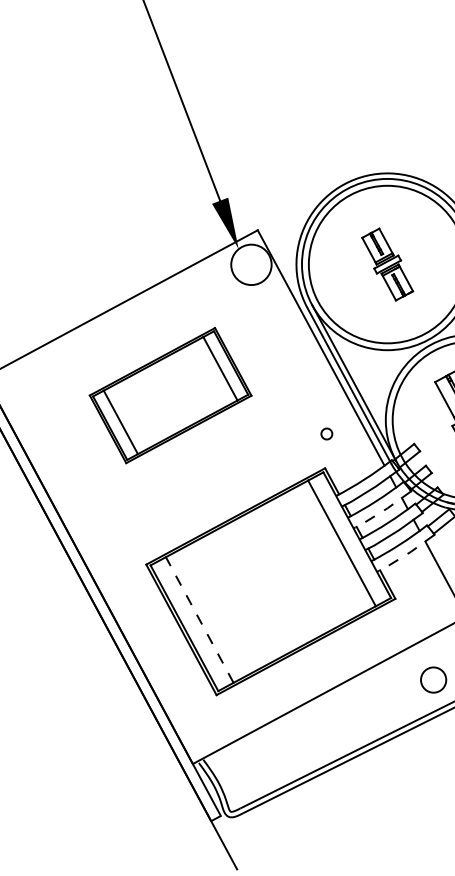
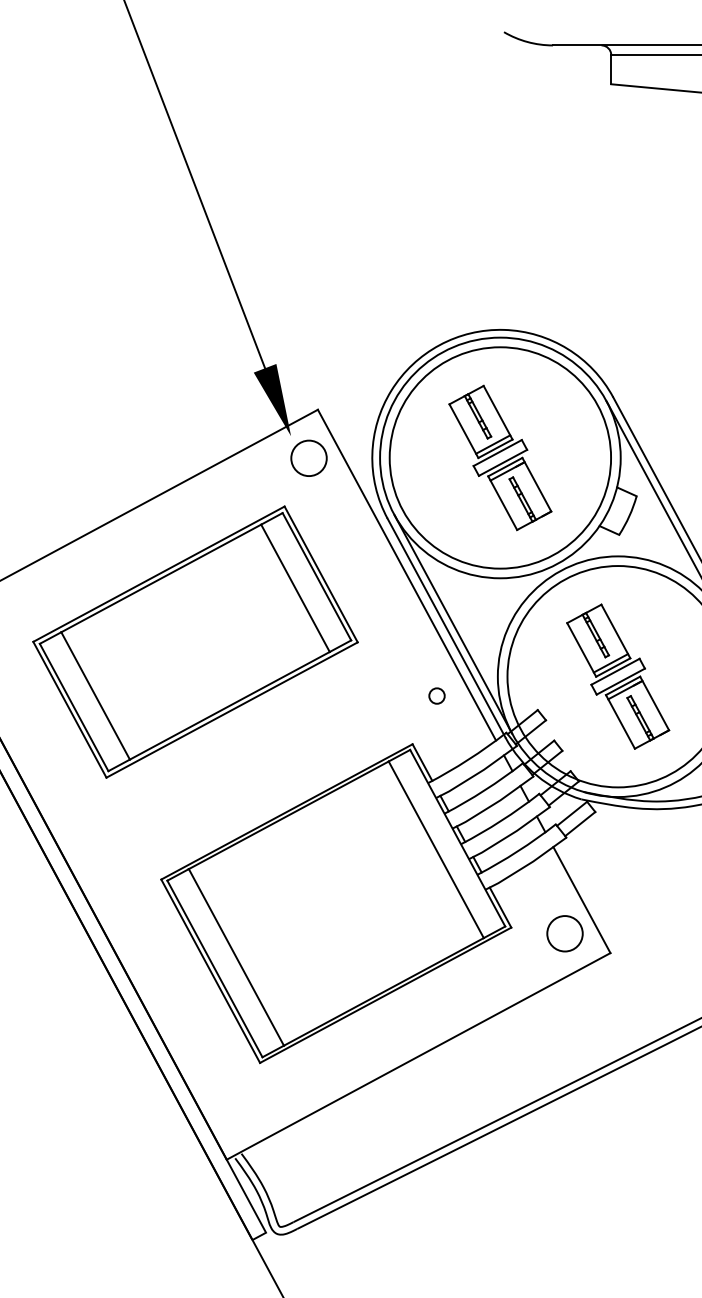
circle: (251, 264) -> (308, 458), size x0.62
part: (387, 264) -> (500, 457), size x1.43
part: (170, 395) -> (195, 641), size x1.43
circle: (326, 433) -> (436, 695), moved
line: (382, 511) -> (493, 804), dashed -> solid
line: (406, 554) -> (526, 865), dashed -> solid
line: (199, 619) -> (236, 956), dashed -> solid
circle: (433, 679) -> (564, 933), moved

